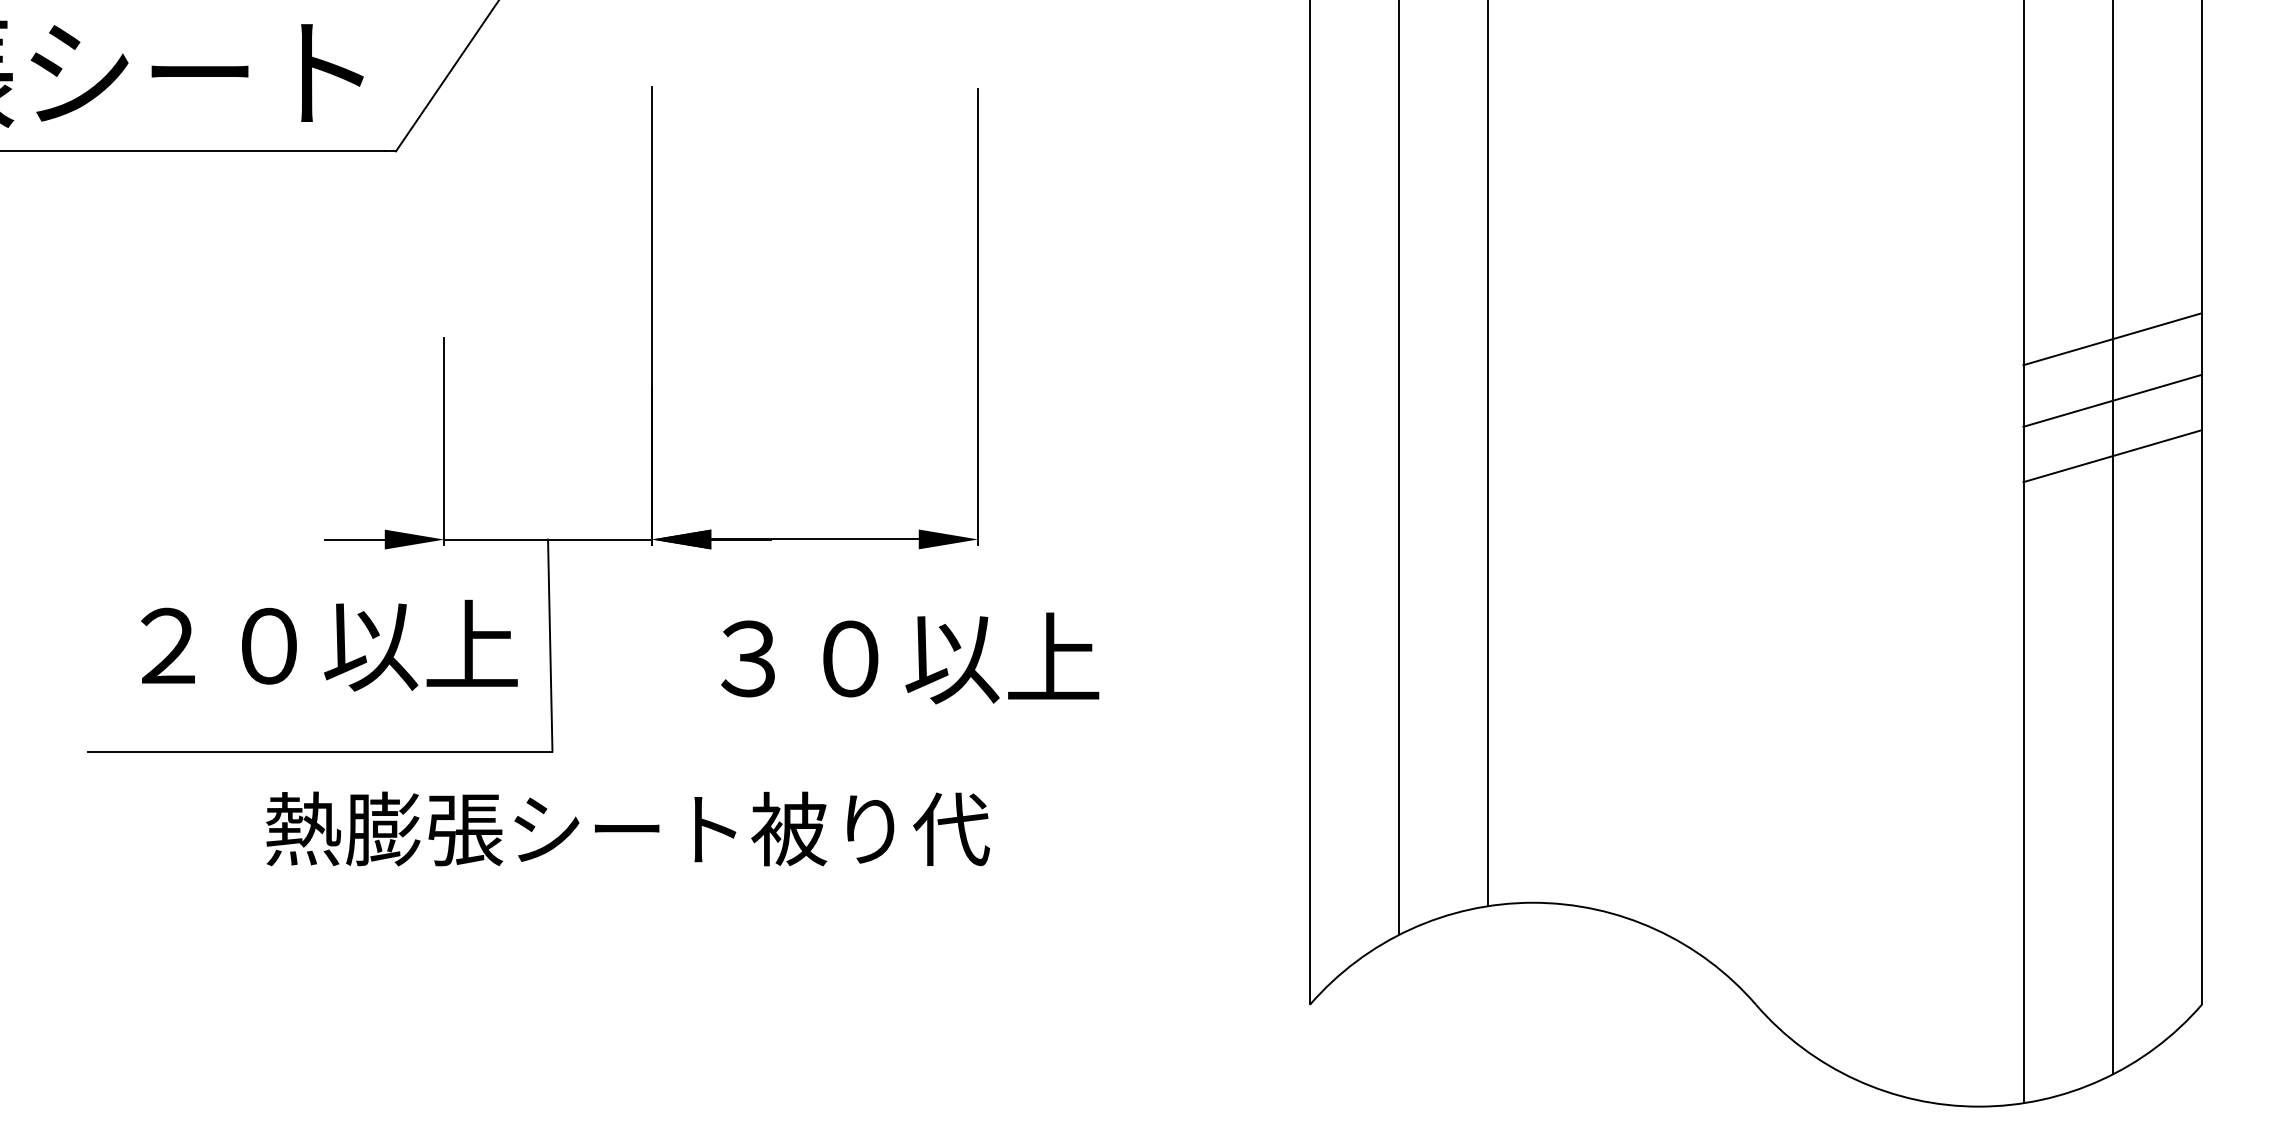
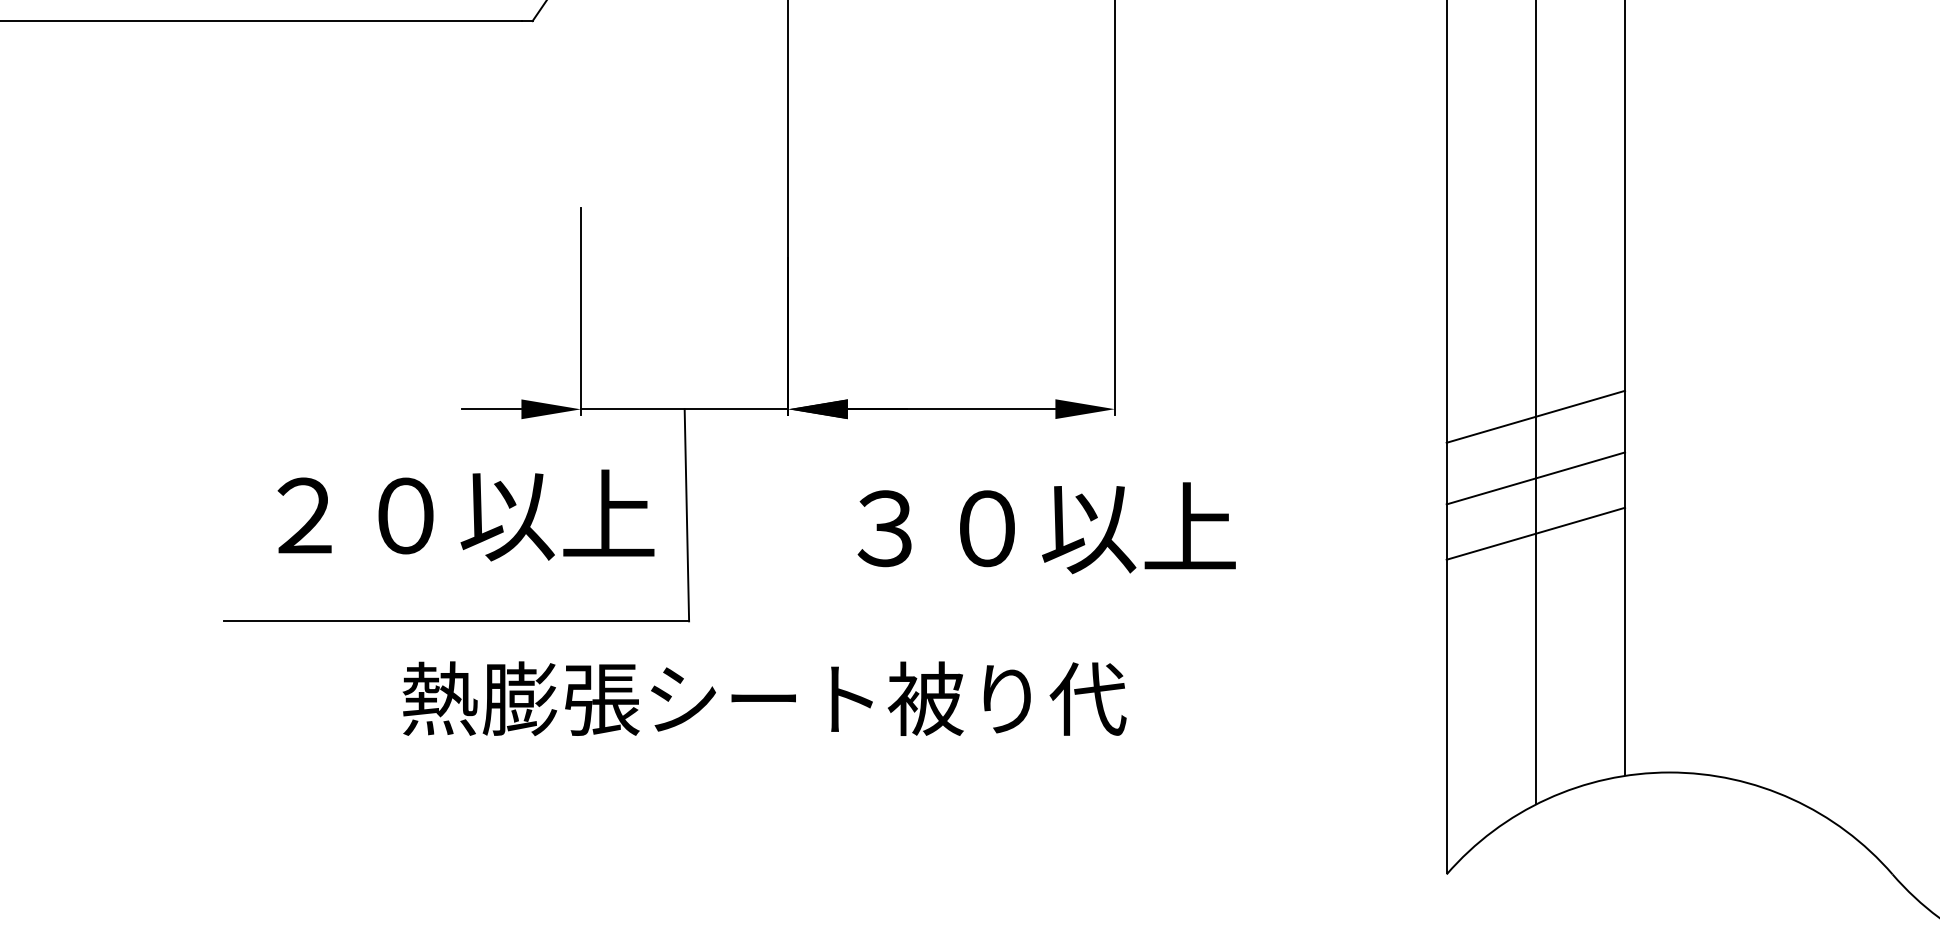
line: (1399, 547) -> (1536, 417), added
line: (1399, 608) -> (1536, 478), added
line: (1399, 664) -> (1536, 534), added

